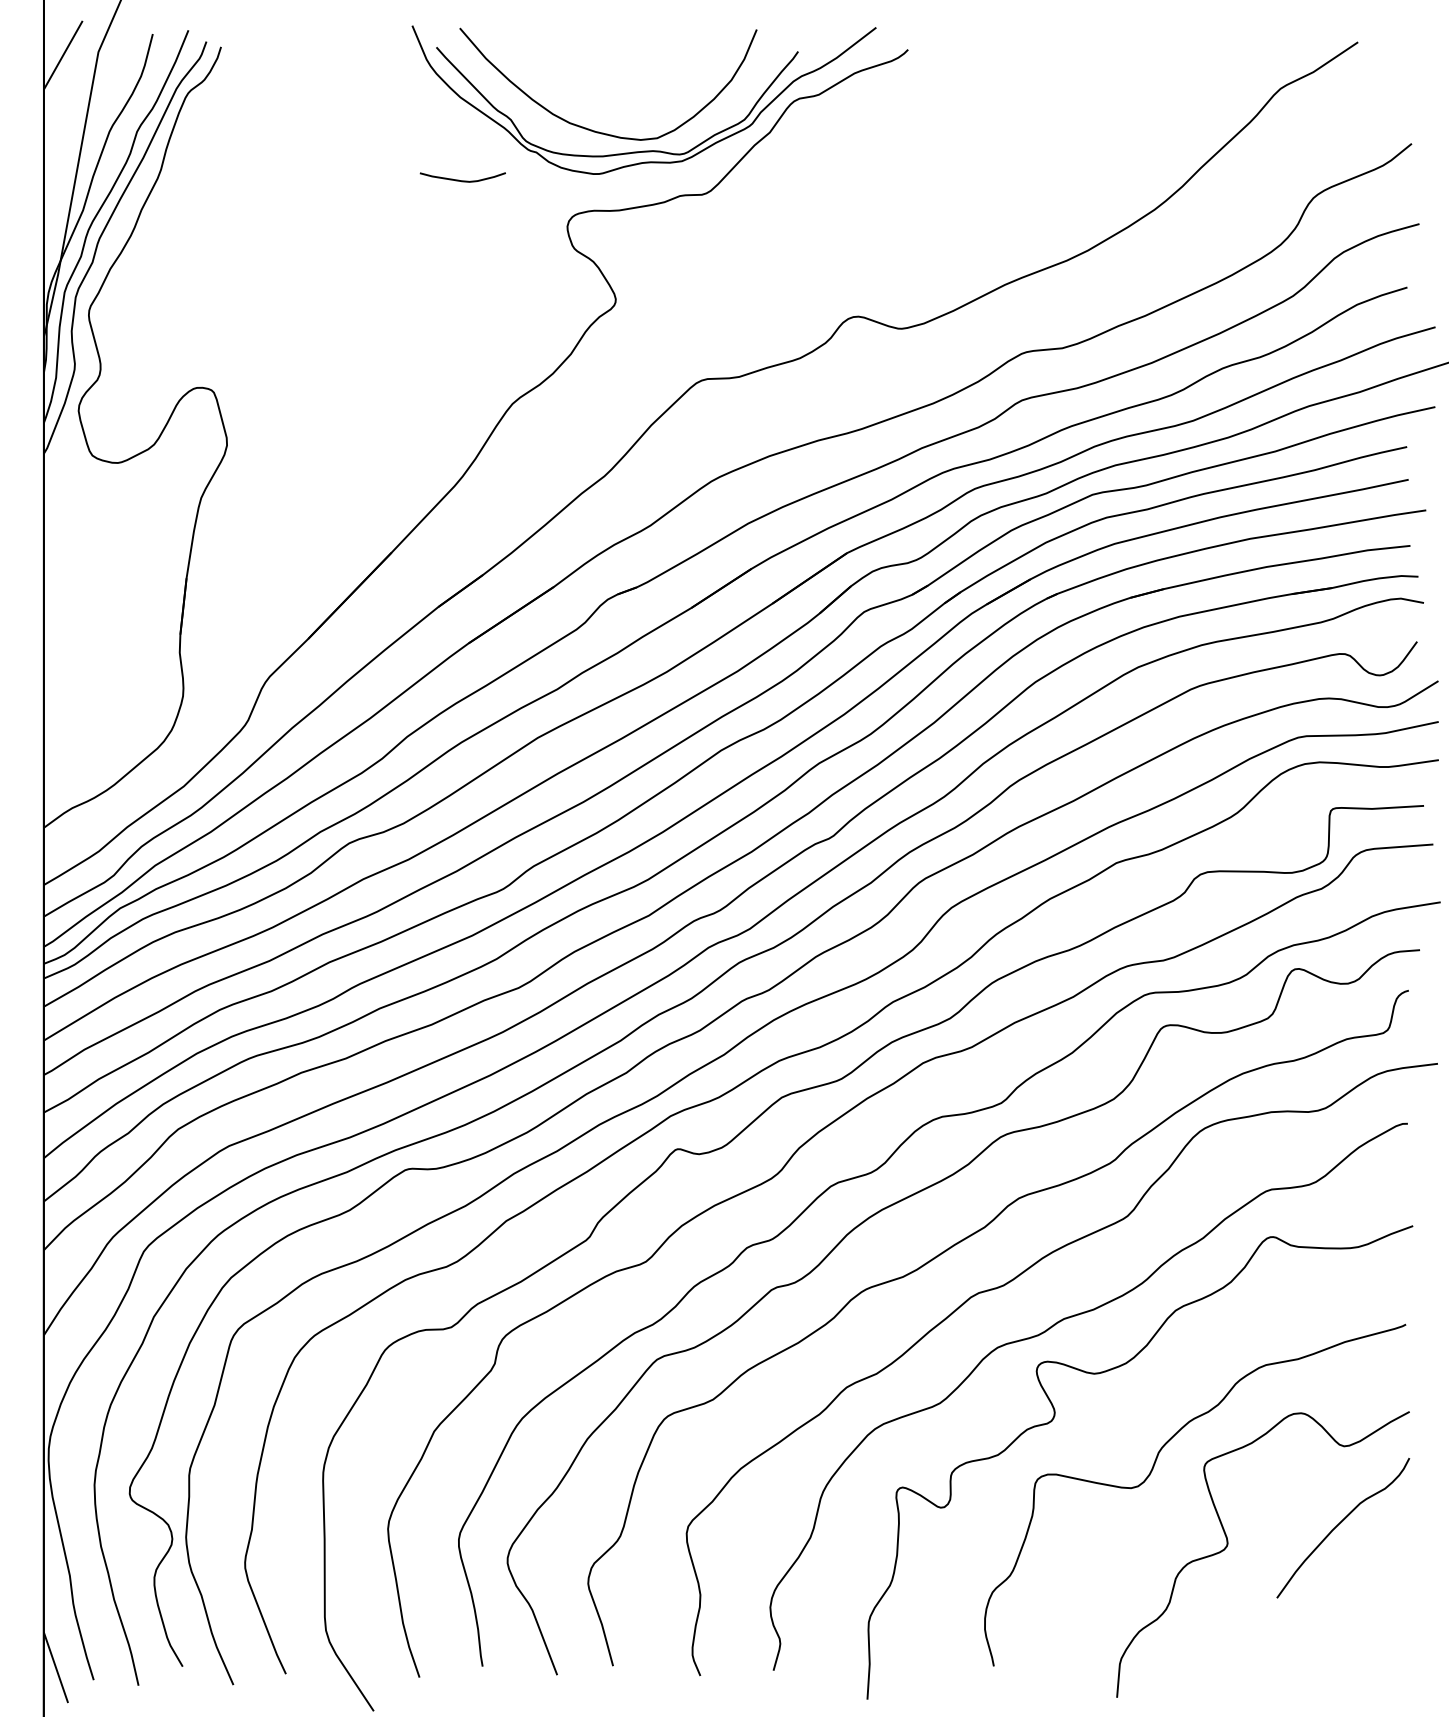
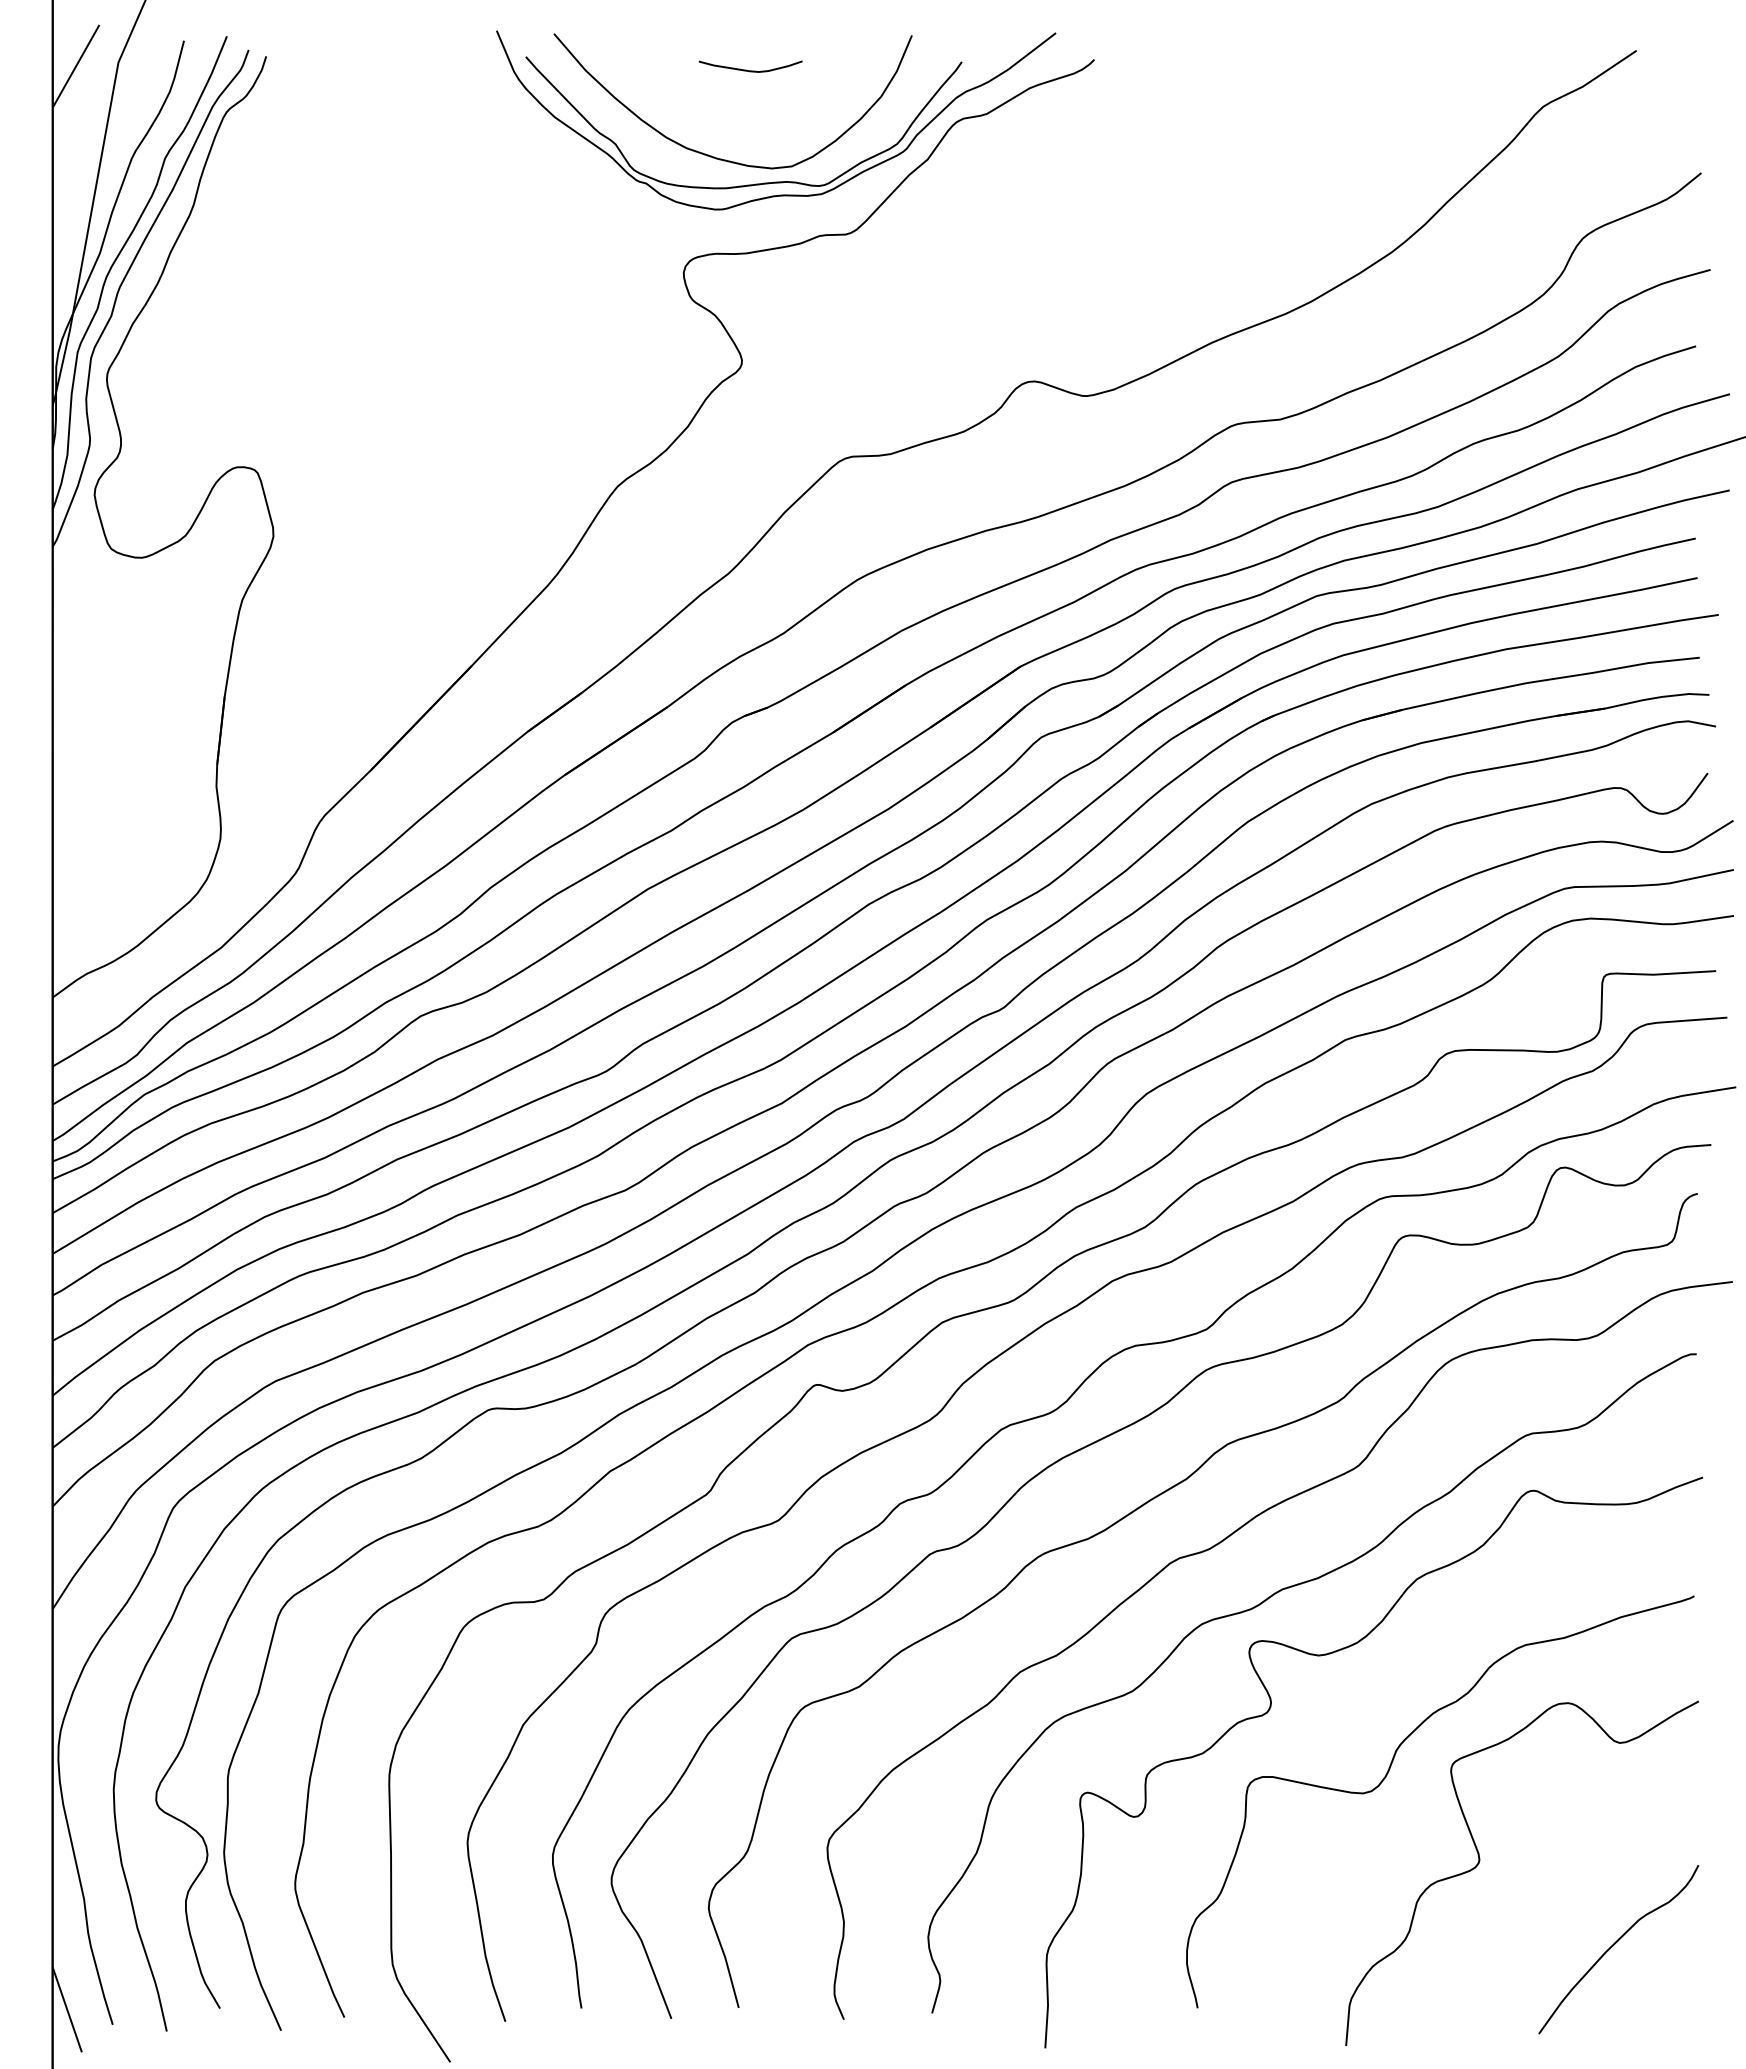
curve: (462, 180) -> (750, 70), moved
curve: (1339, 1524) -> (1614, 1945), moved

